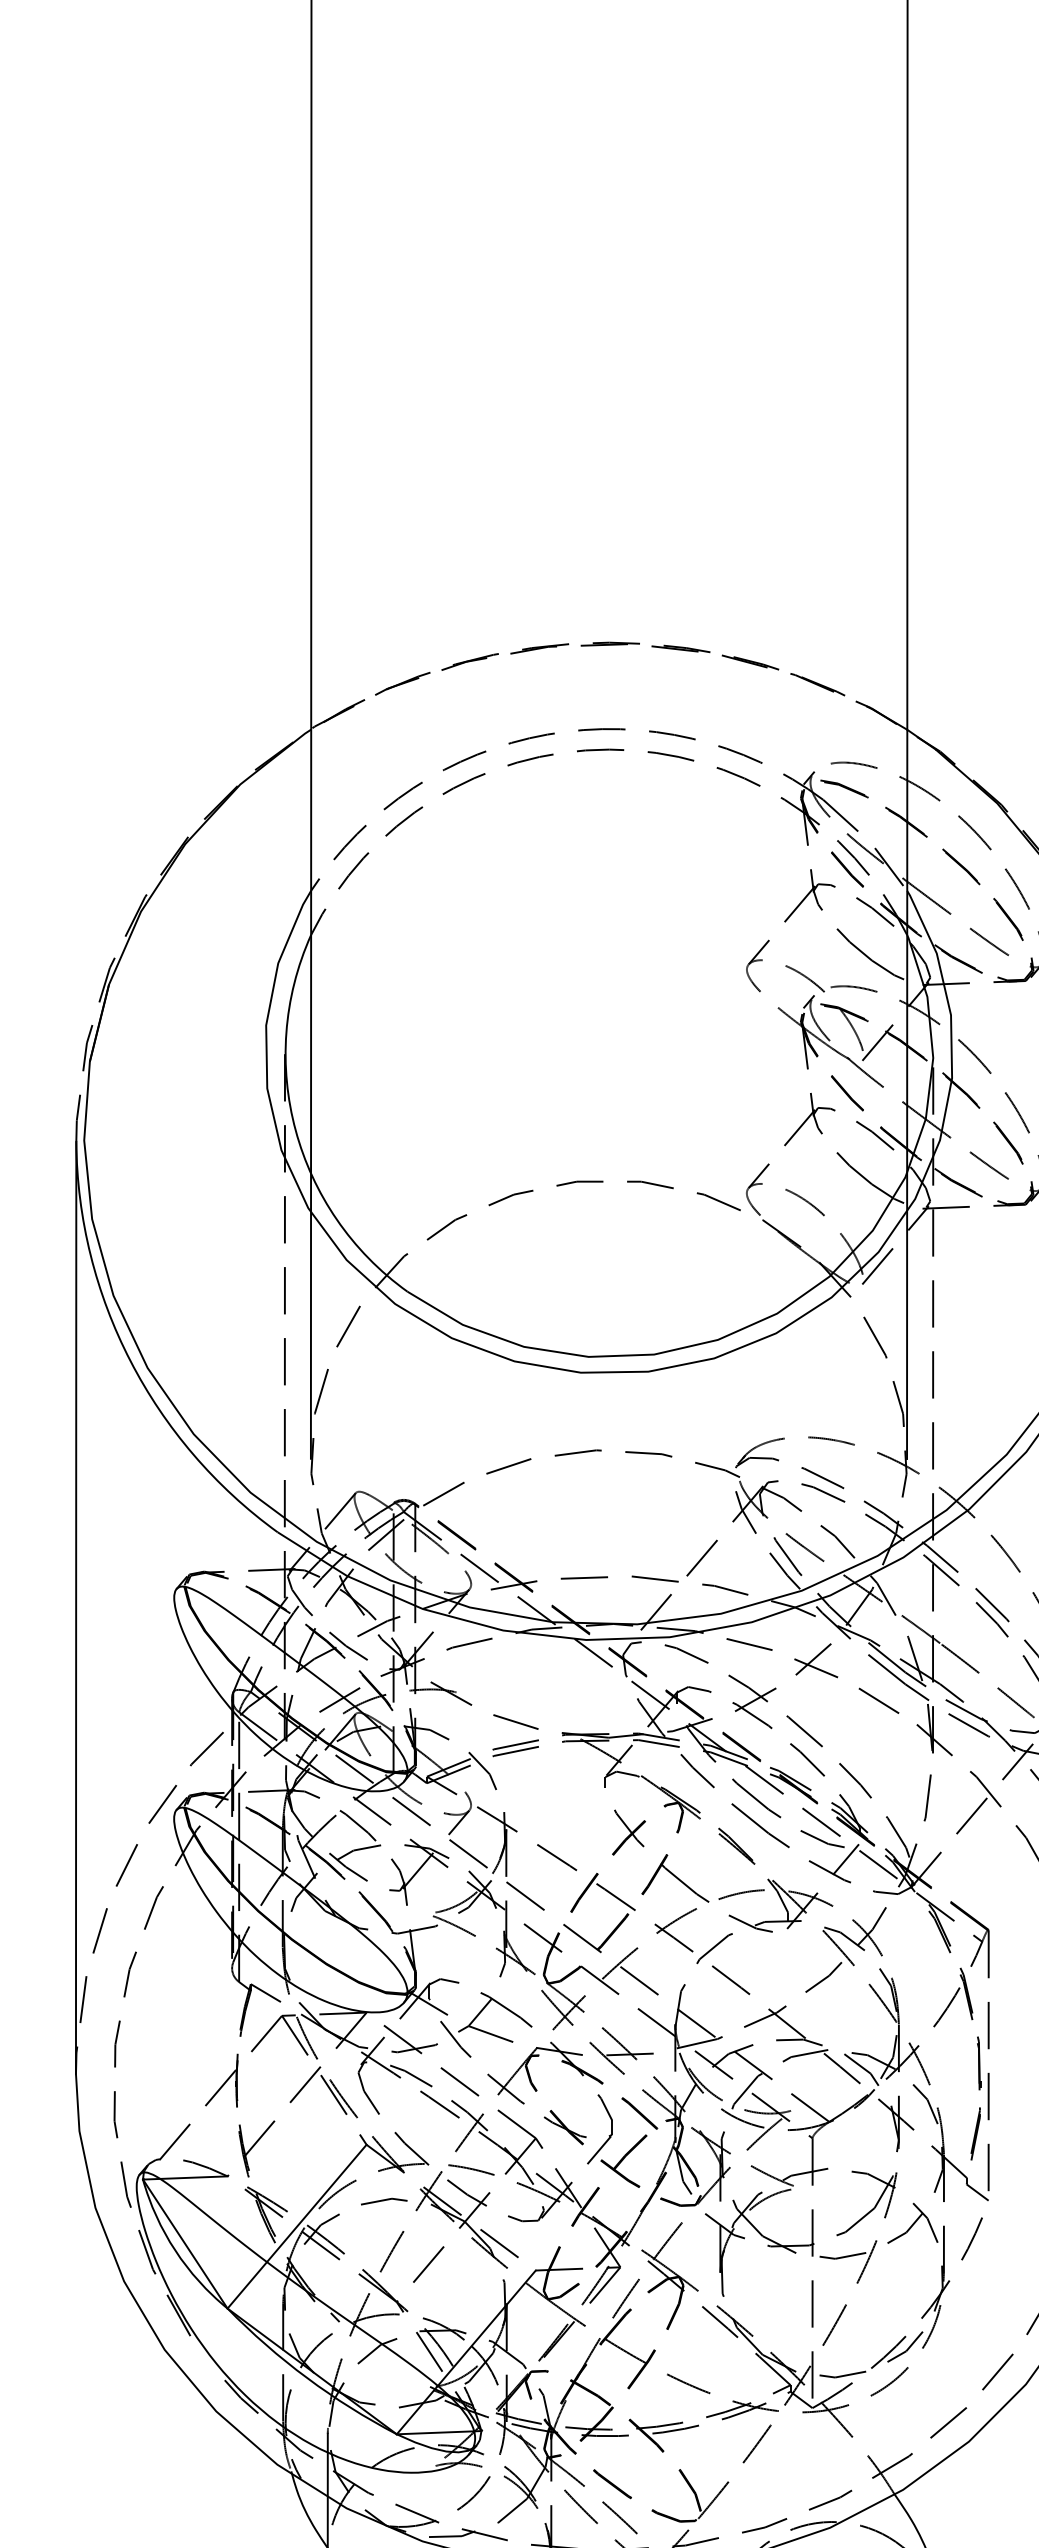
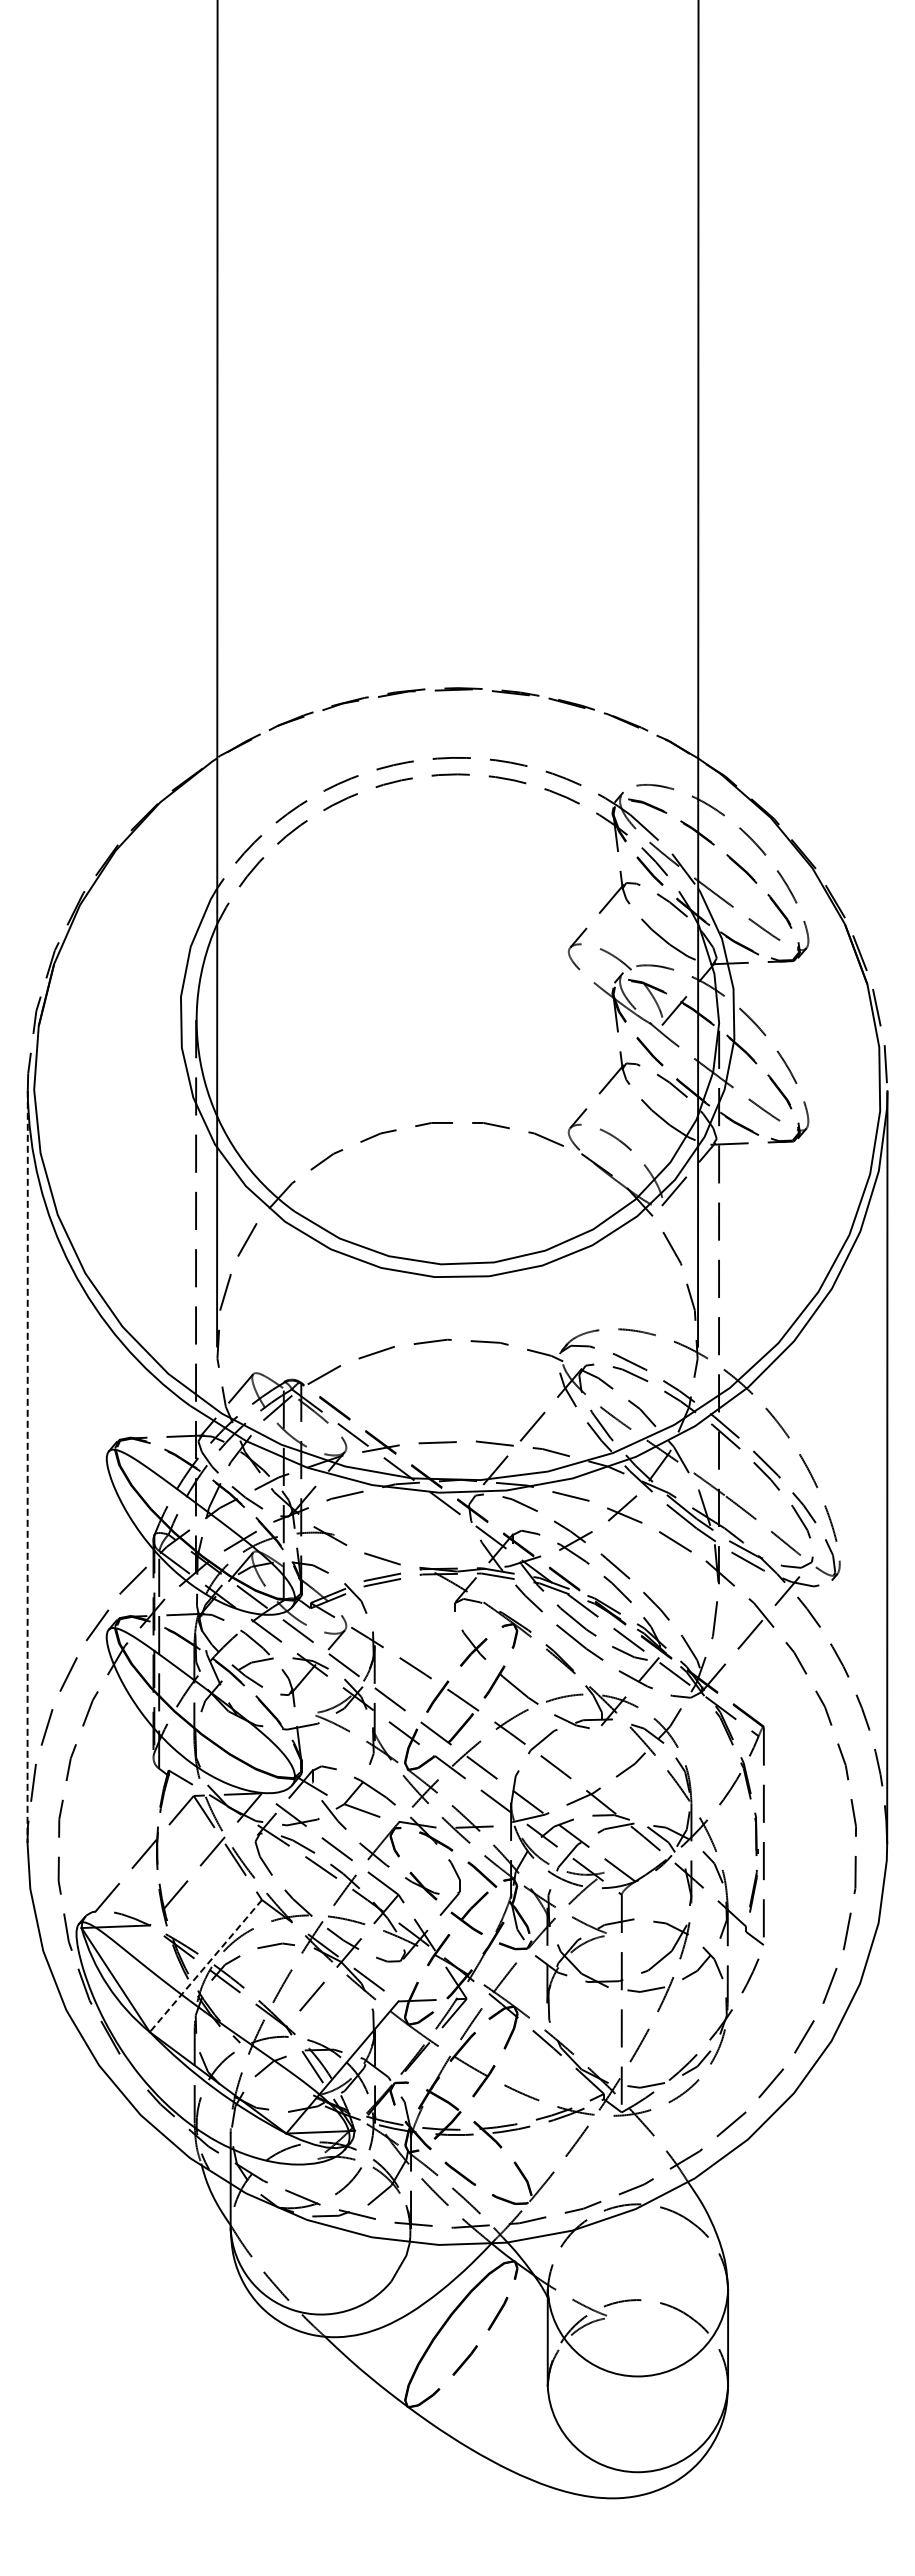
line: (75, 1608) -> (27, 1467), solid -> dashed
line: (296, 2227) -> (205, 1966), solid -> dashed

